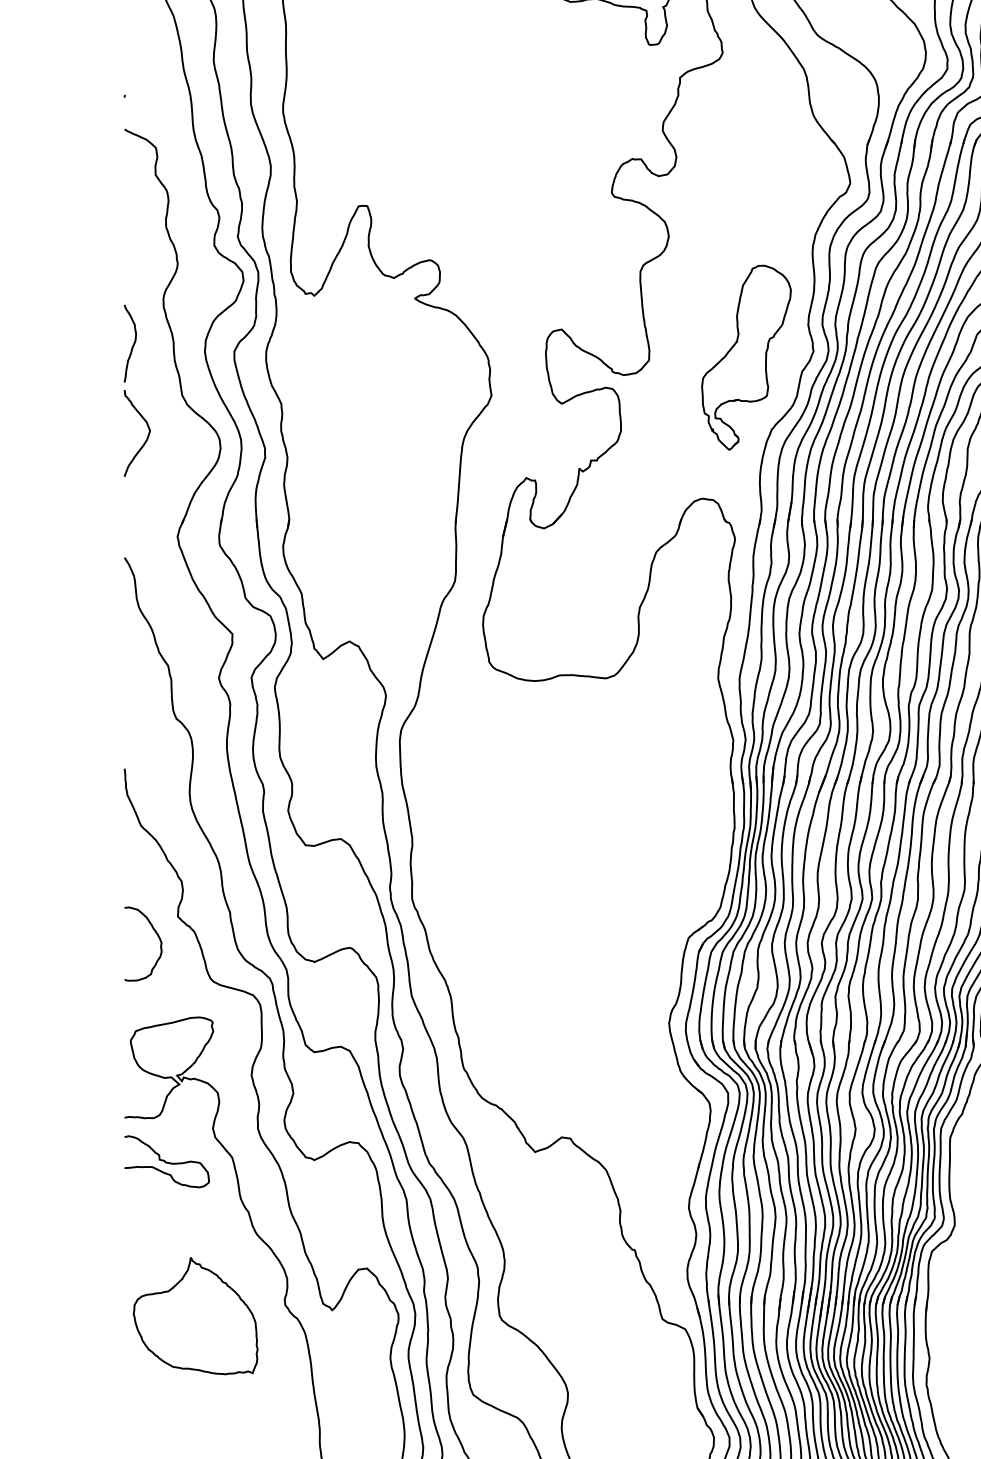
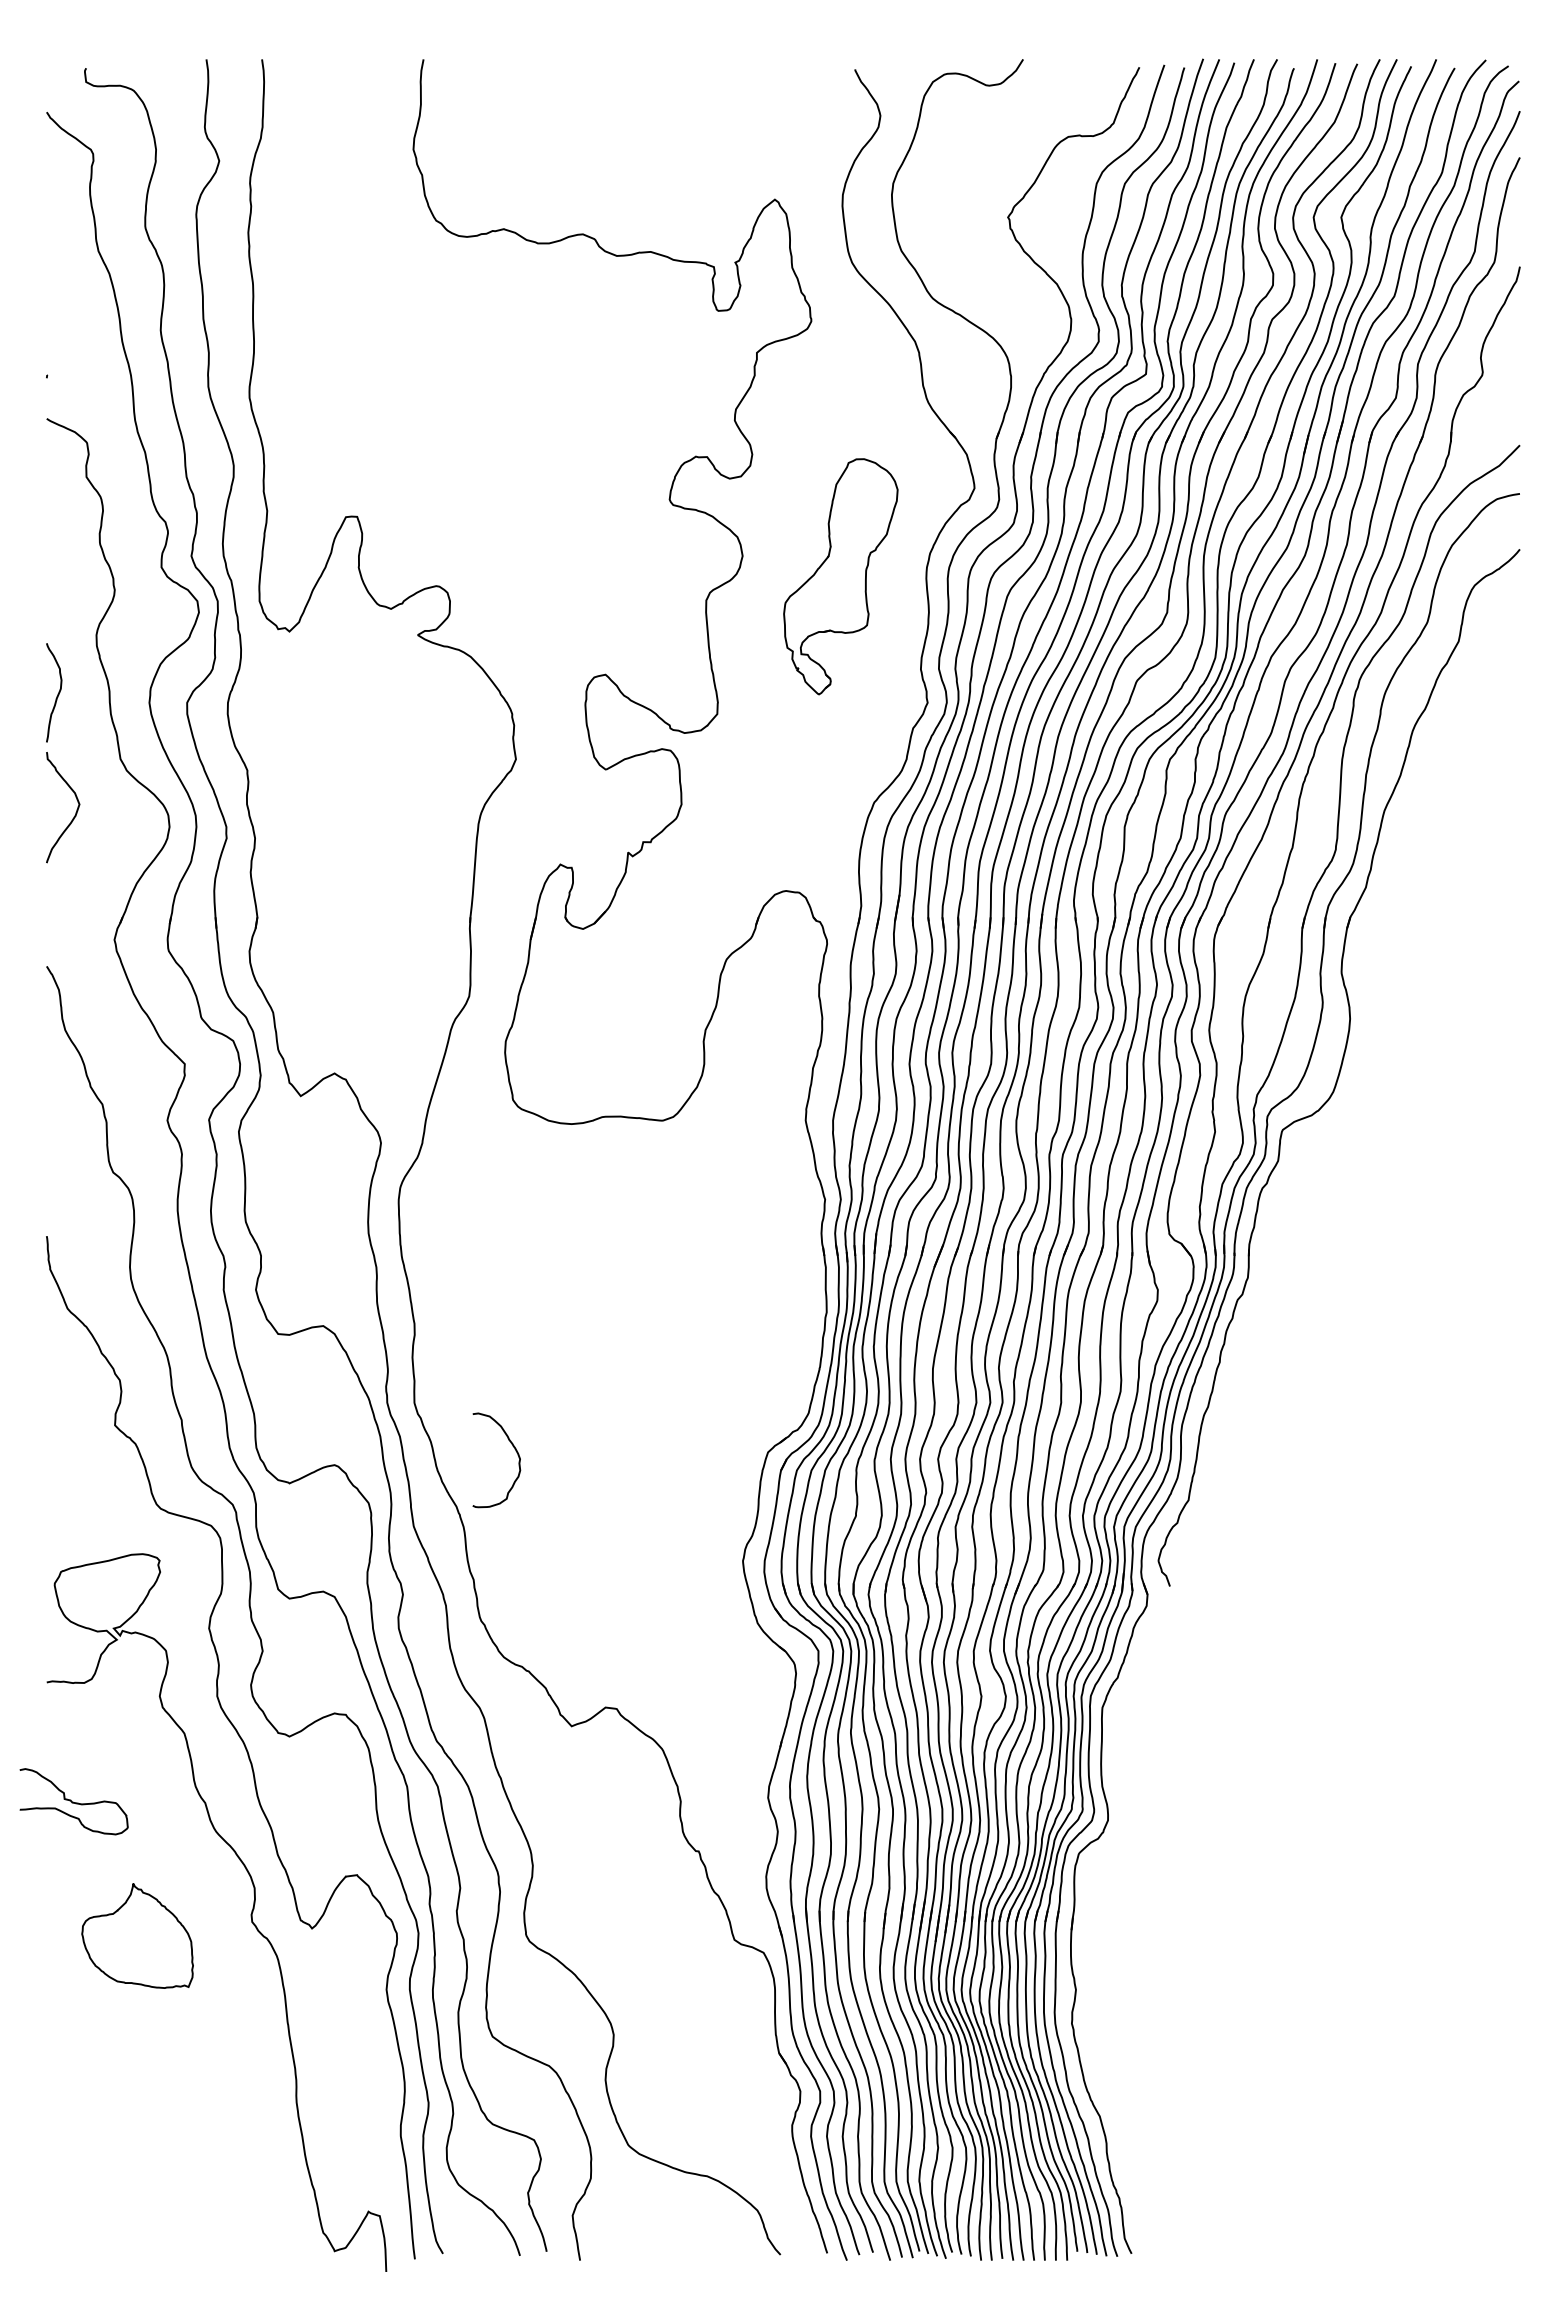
part: (746, 357) -> (840, 576), moved
curve: (157, 937) -> (515, 1451), moved
curve: (166, 1161) -> (73, 1801), moved
part: (195, 1315) -> (137, 1935), size x0.7

